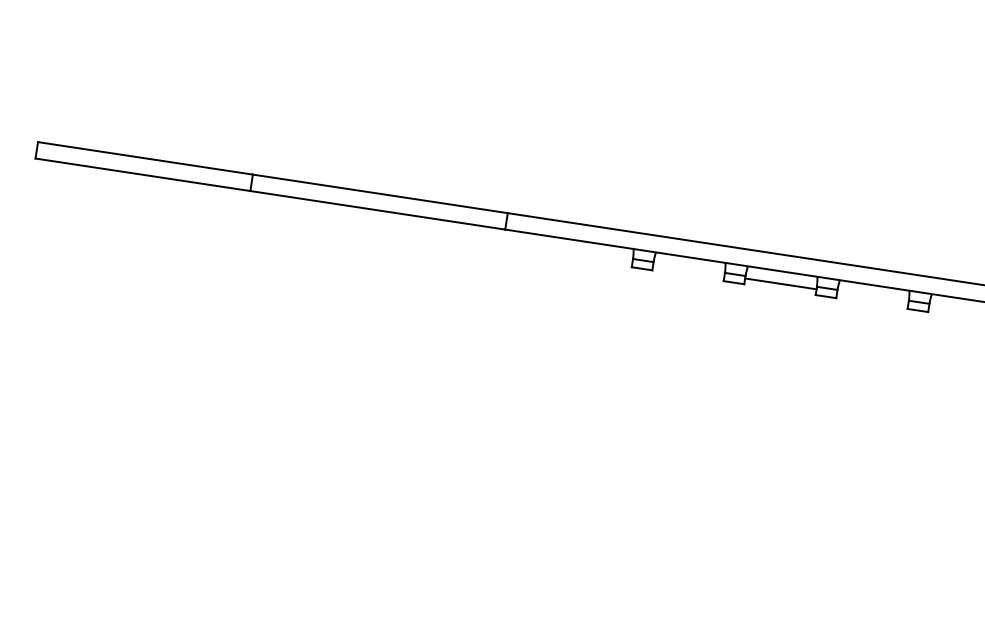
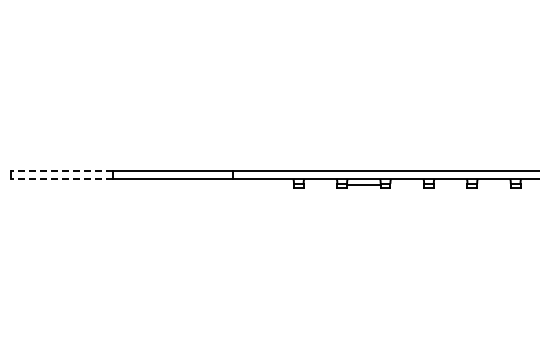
line: (146, 158) -> (62, 171), solid -> dashed
line: (143, 175) -> (62, 179), solid -> dashed

